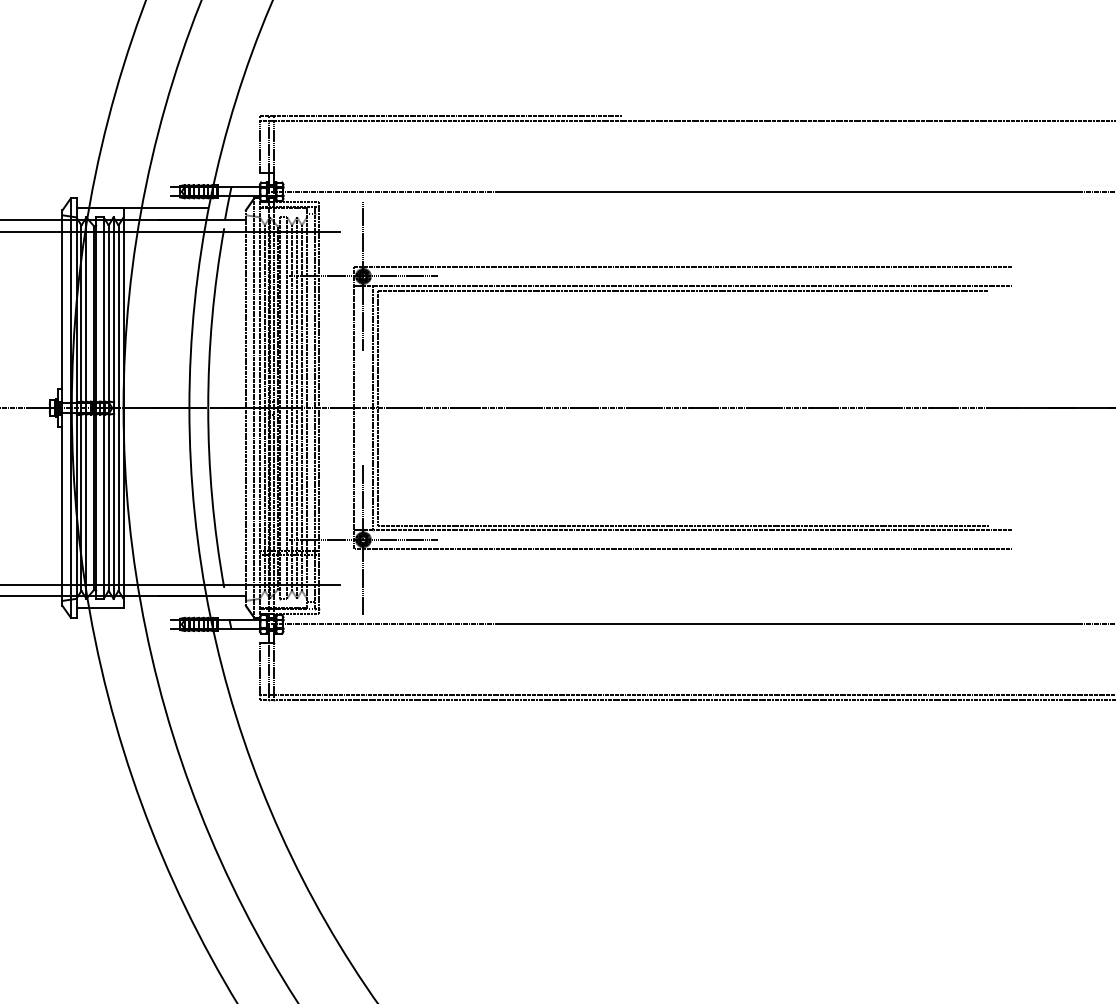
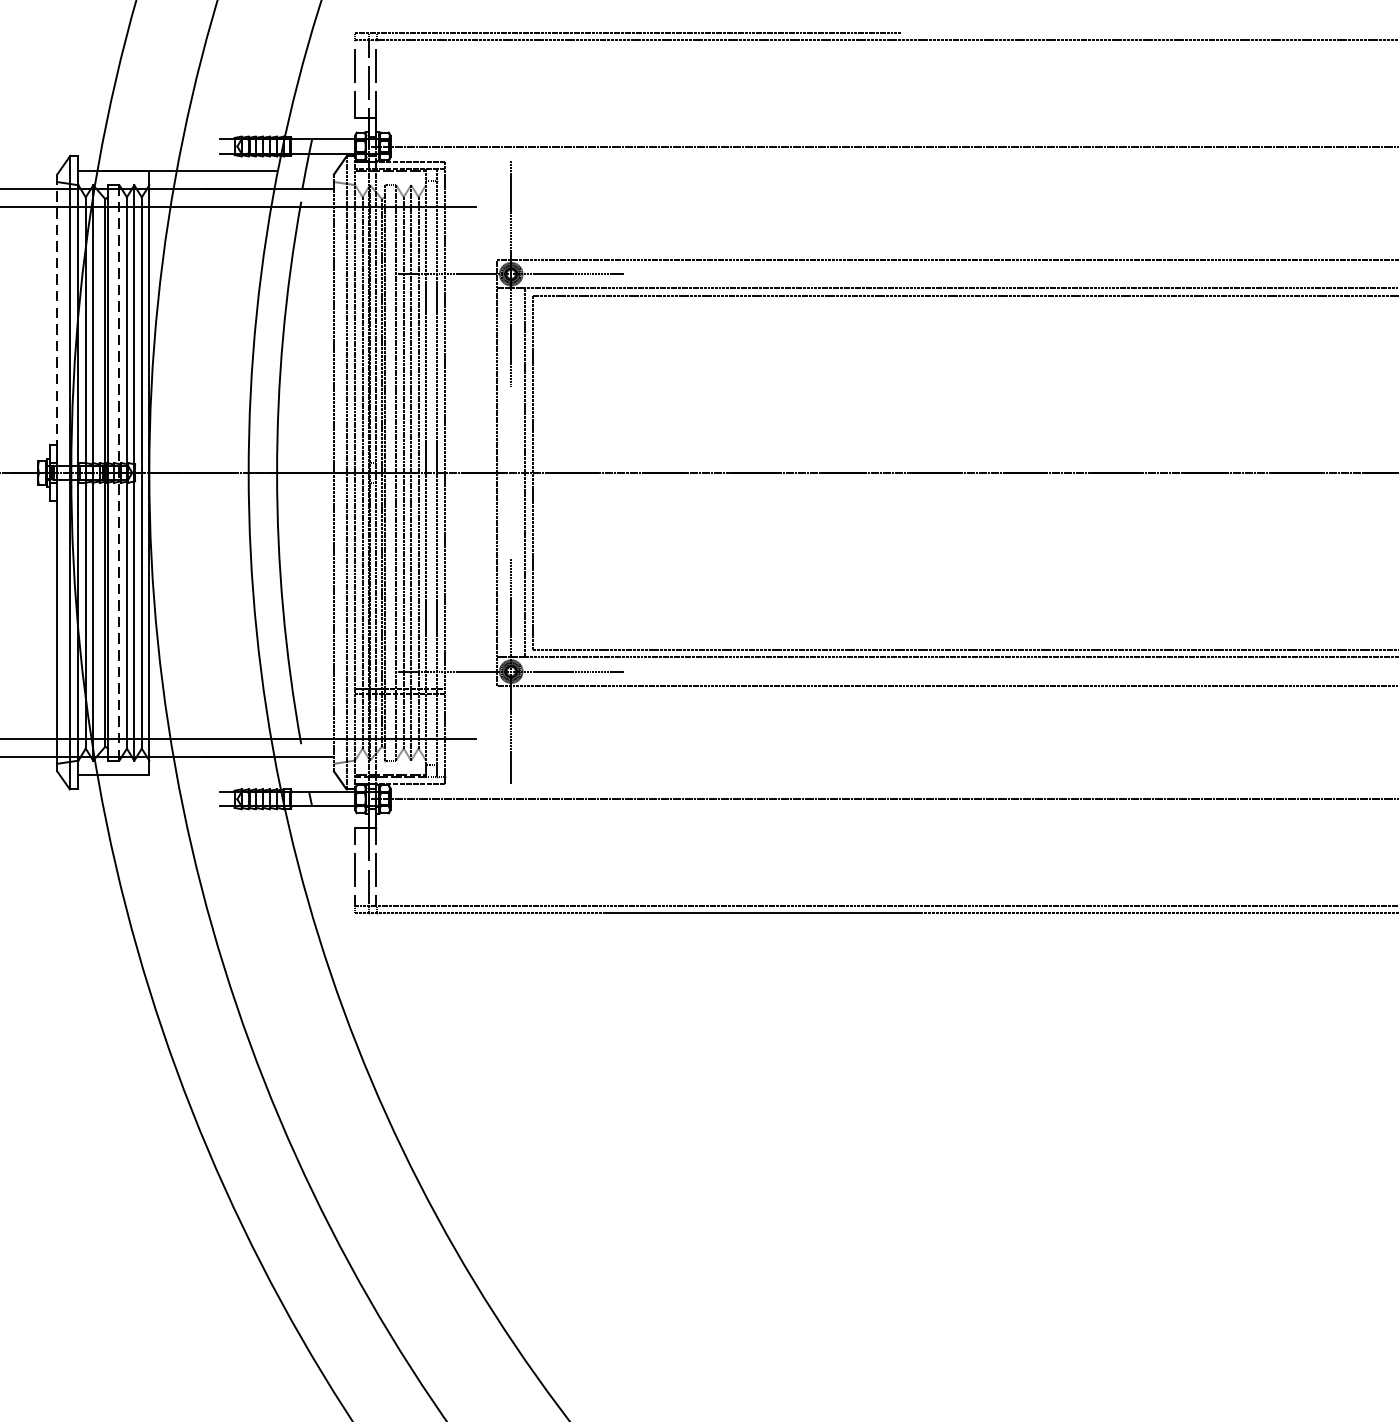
line: (62, 300) -> (57, 310), solid -> dashed
line: (103, 408) -> (119, 473), solid -> dashed

